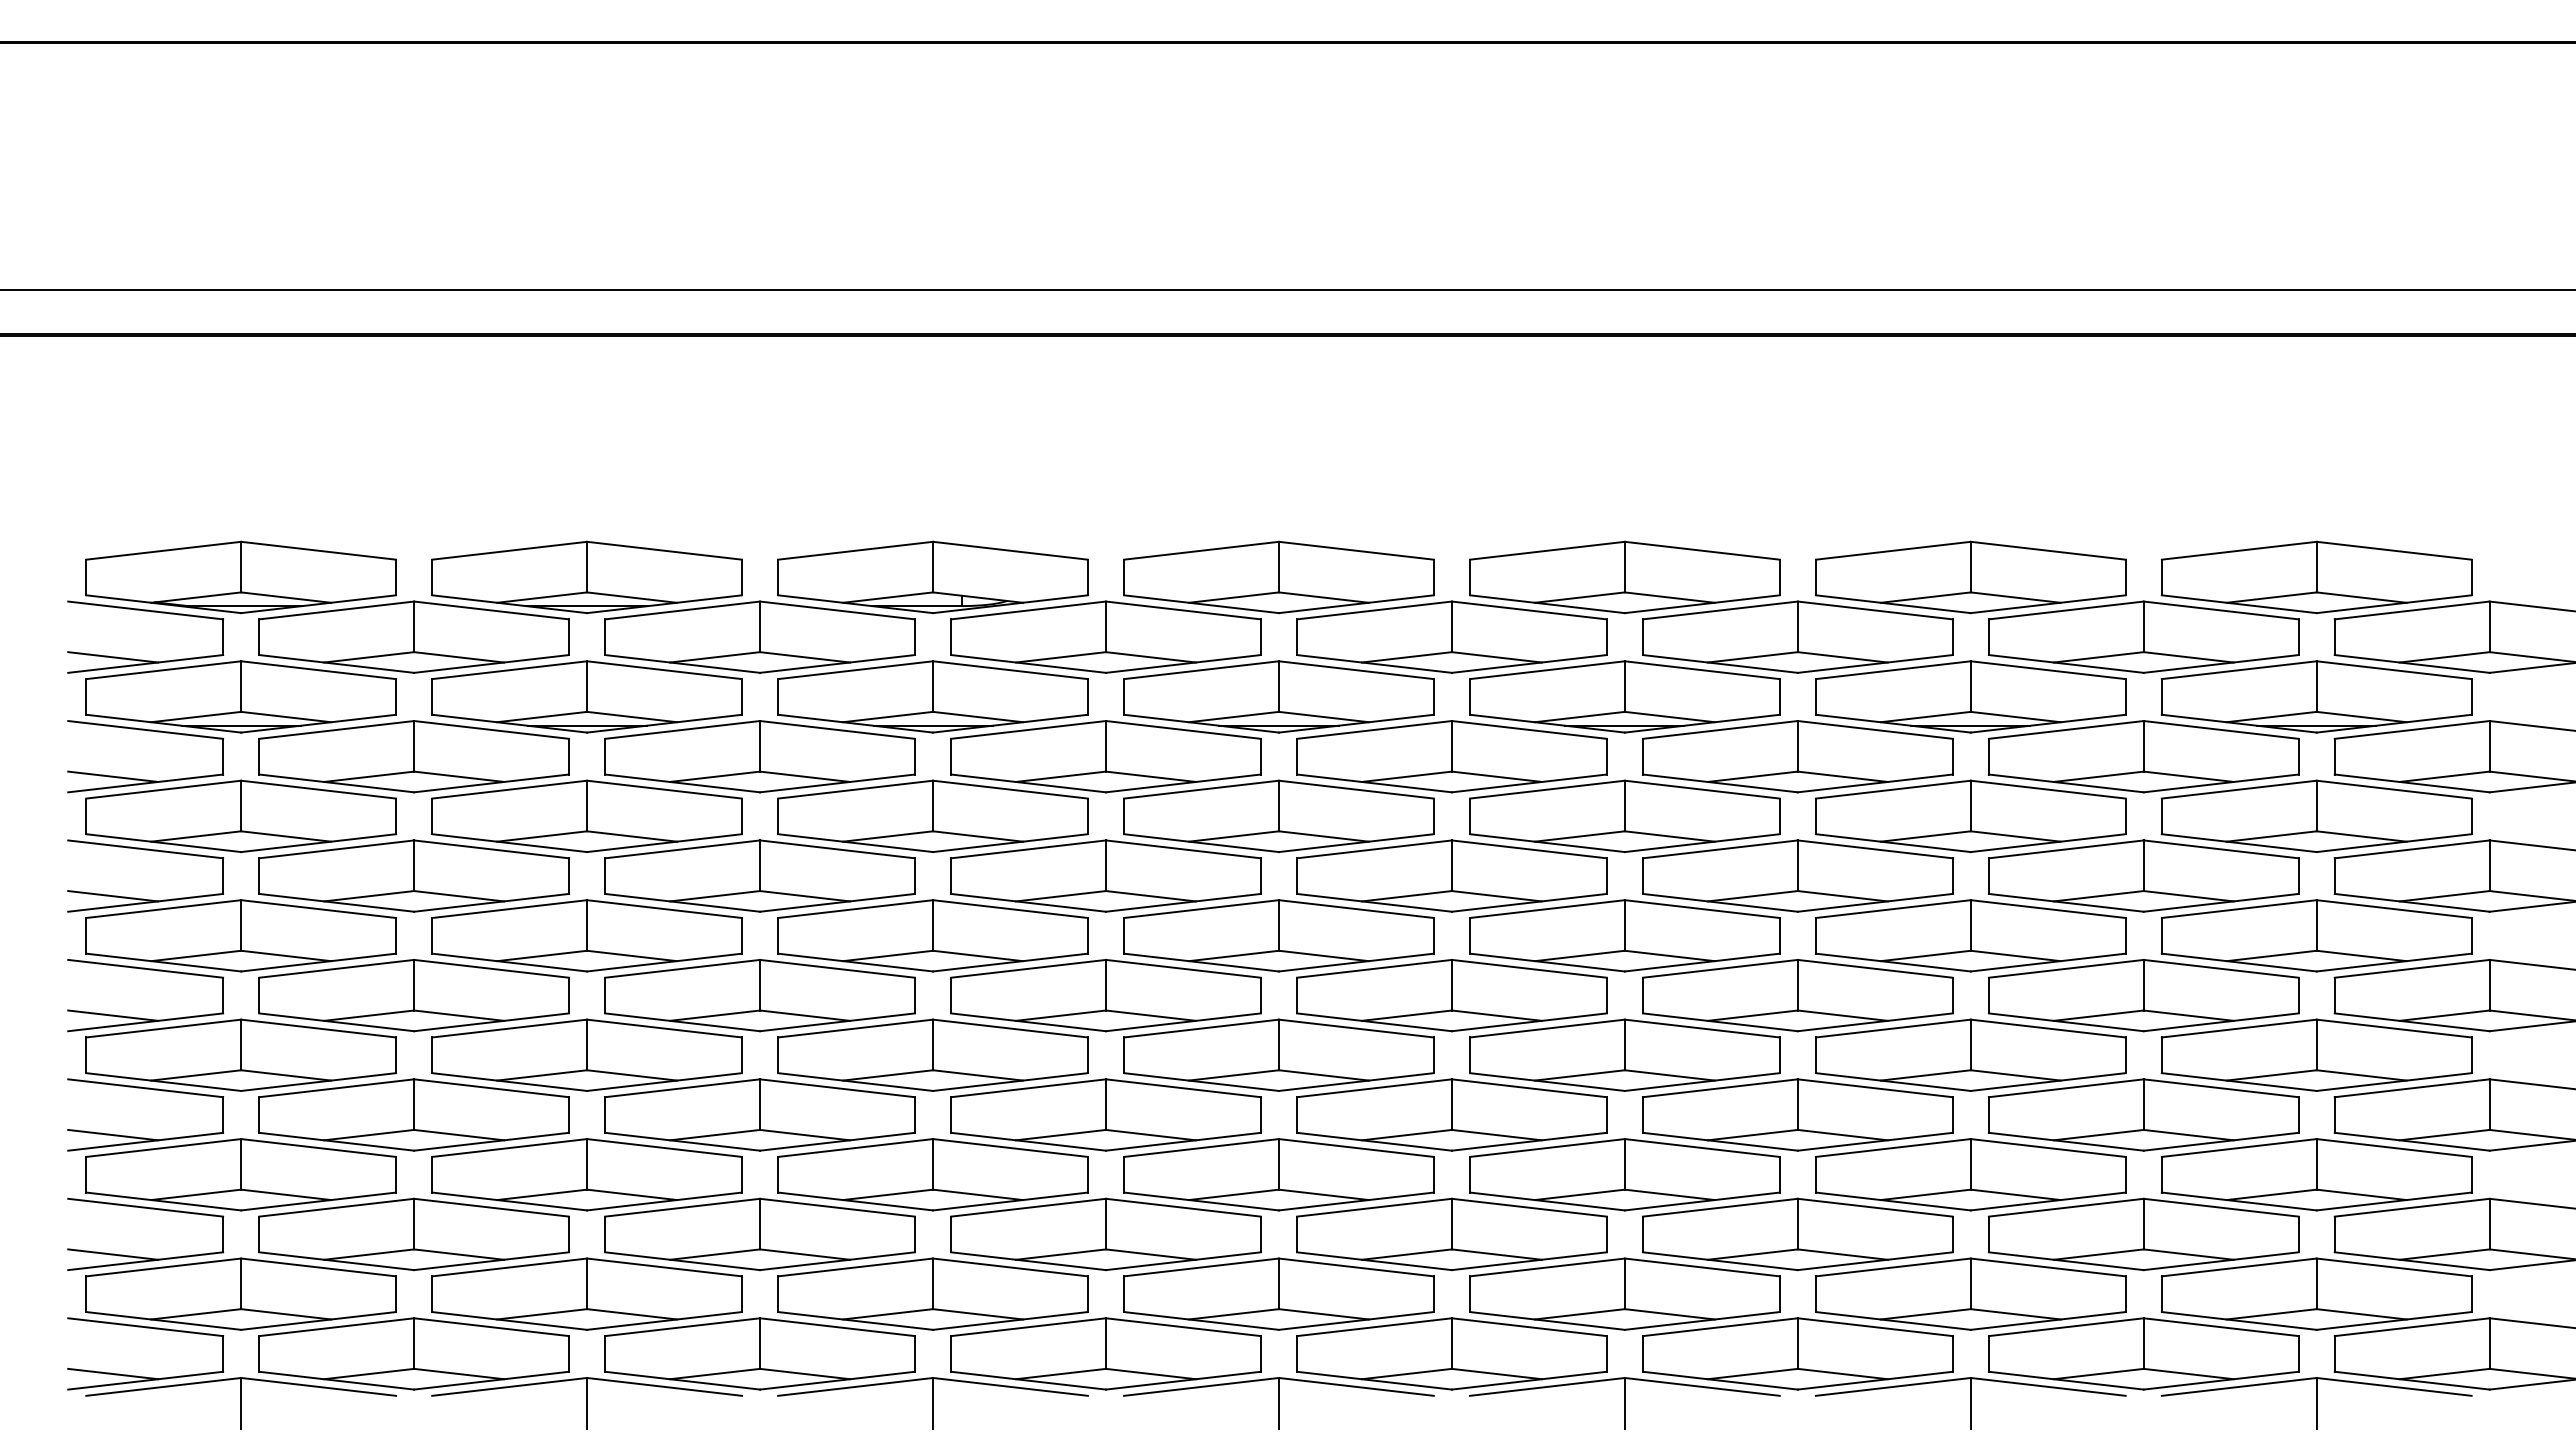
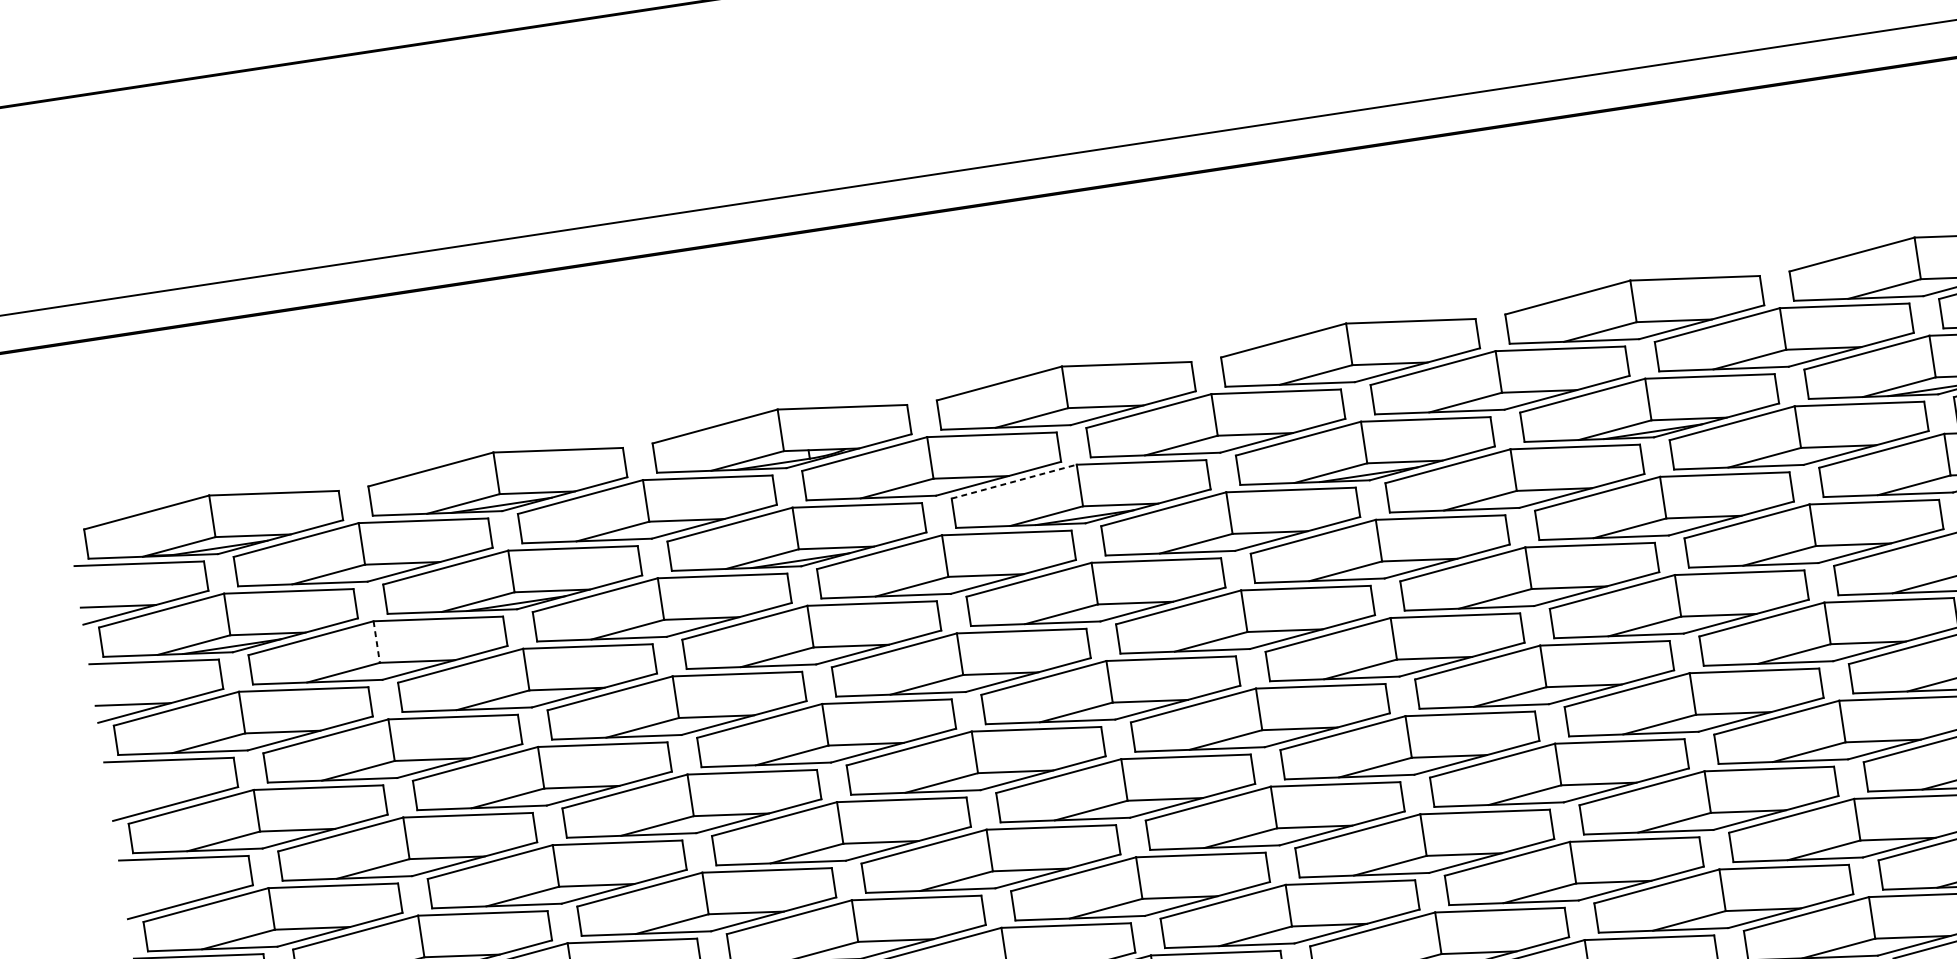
line: (1201, 670) -> (1014, 481), solid -> dashed
line: (414, 746) -> (377, 642), solid -> dashed
line: (113, 896) -> (148, 802), removed
line: (113, 1015) -> (163, 900), removed

